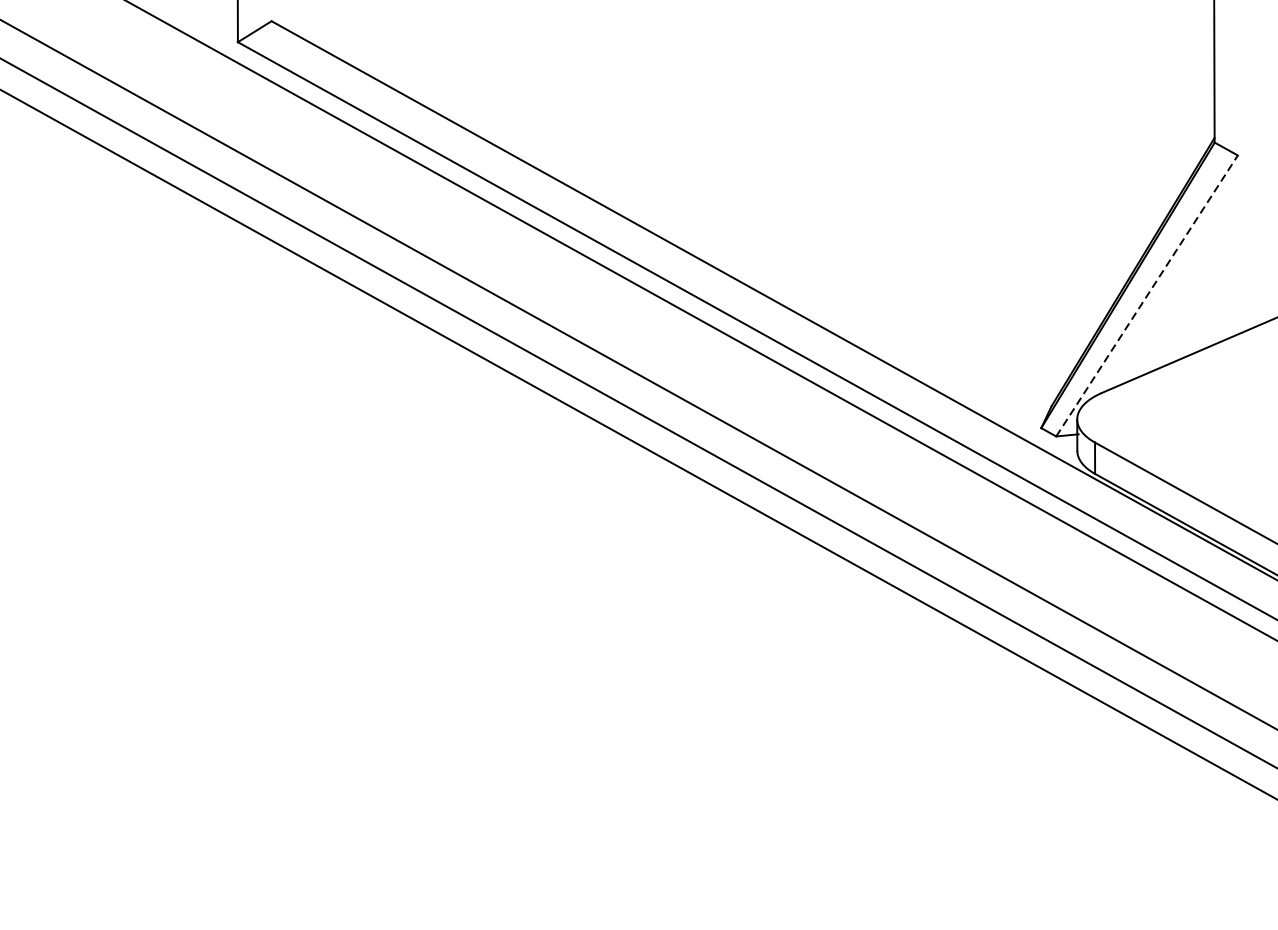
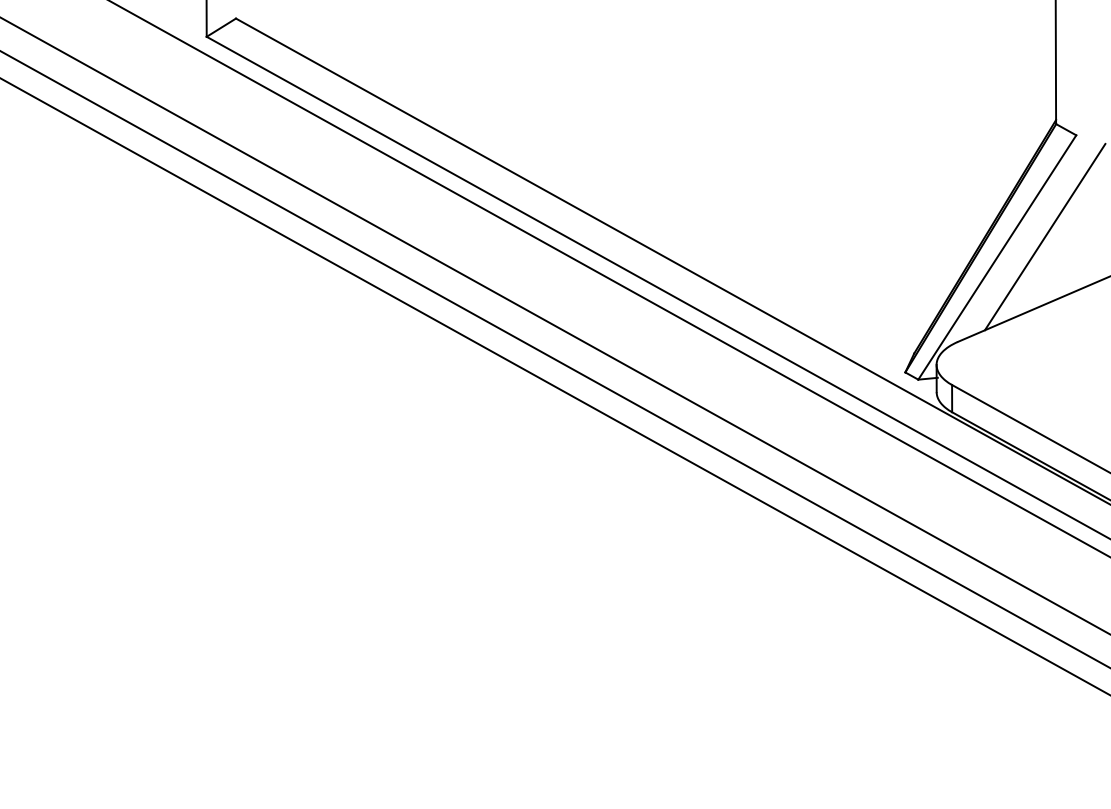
line: (1201, 271) -> (1044, 236), added
line: (1147, 295) -> (997, 257), dashed -> solid

